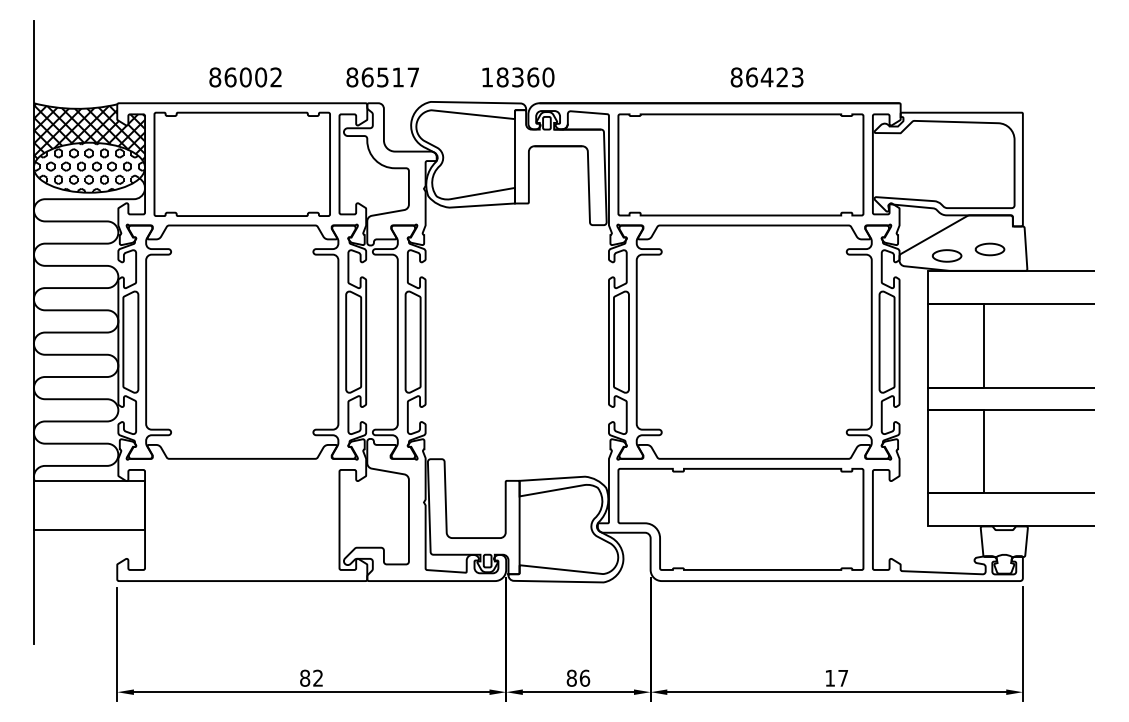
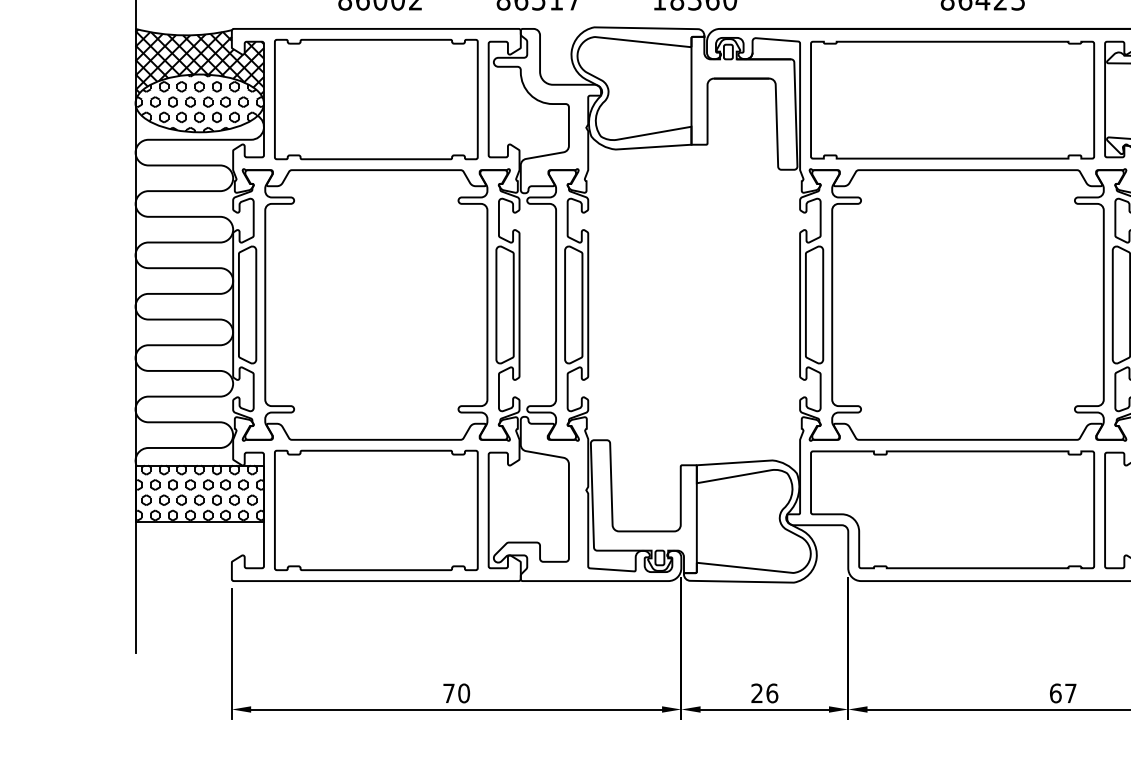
hatch: (89, 504) -> (199, 492), added
part: (241, 519) -> (375, 509), added
text: (311, 677) -> (456, 692), 82 -> 70
text: (571, 677) -> (756, 692), 86 -> 26
text: (830, 677) -> (1056, 692), 17 -> 67

